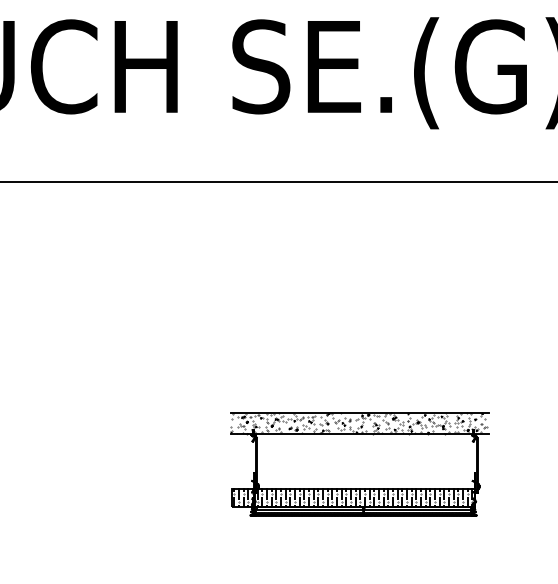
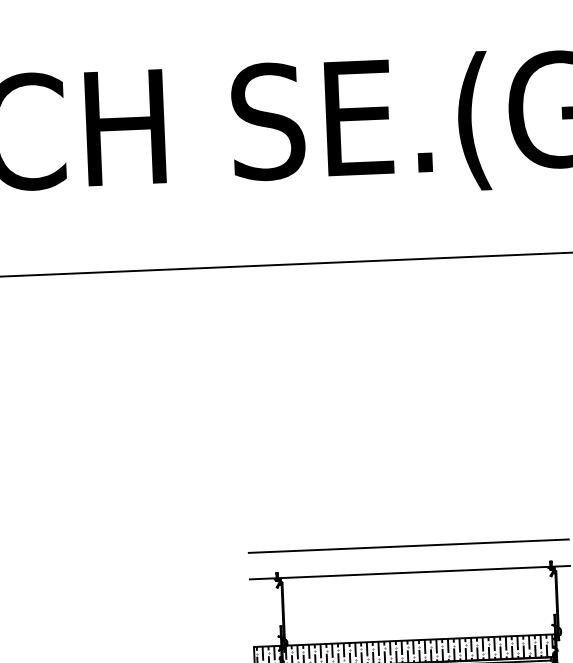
hatch: (359, 423) -> (408, 559), removed

